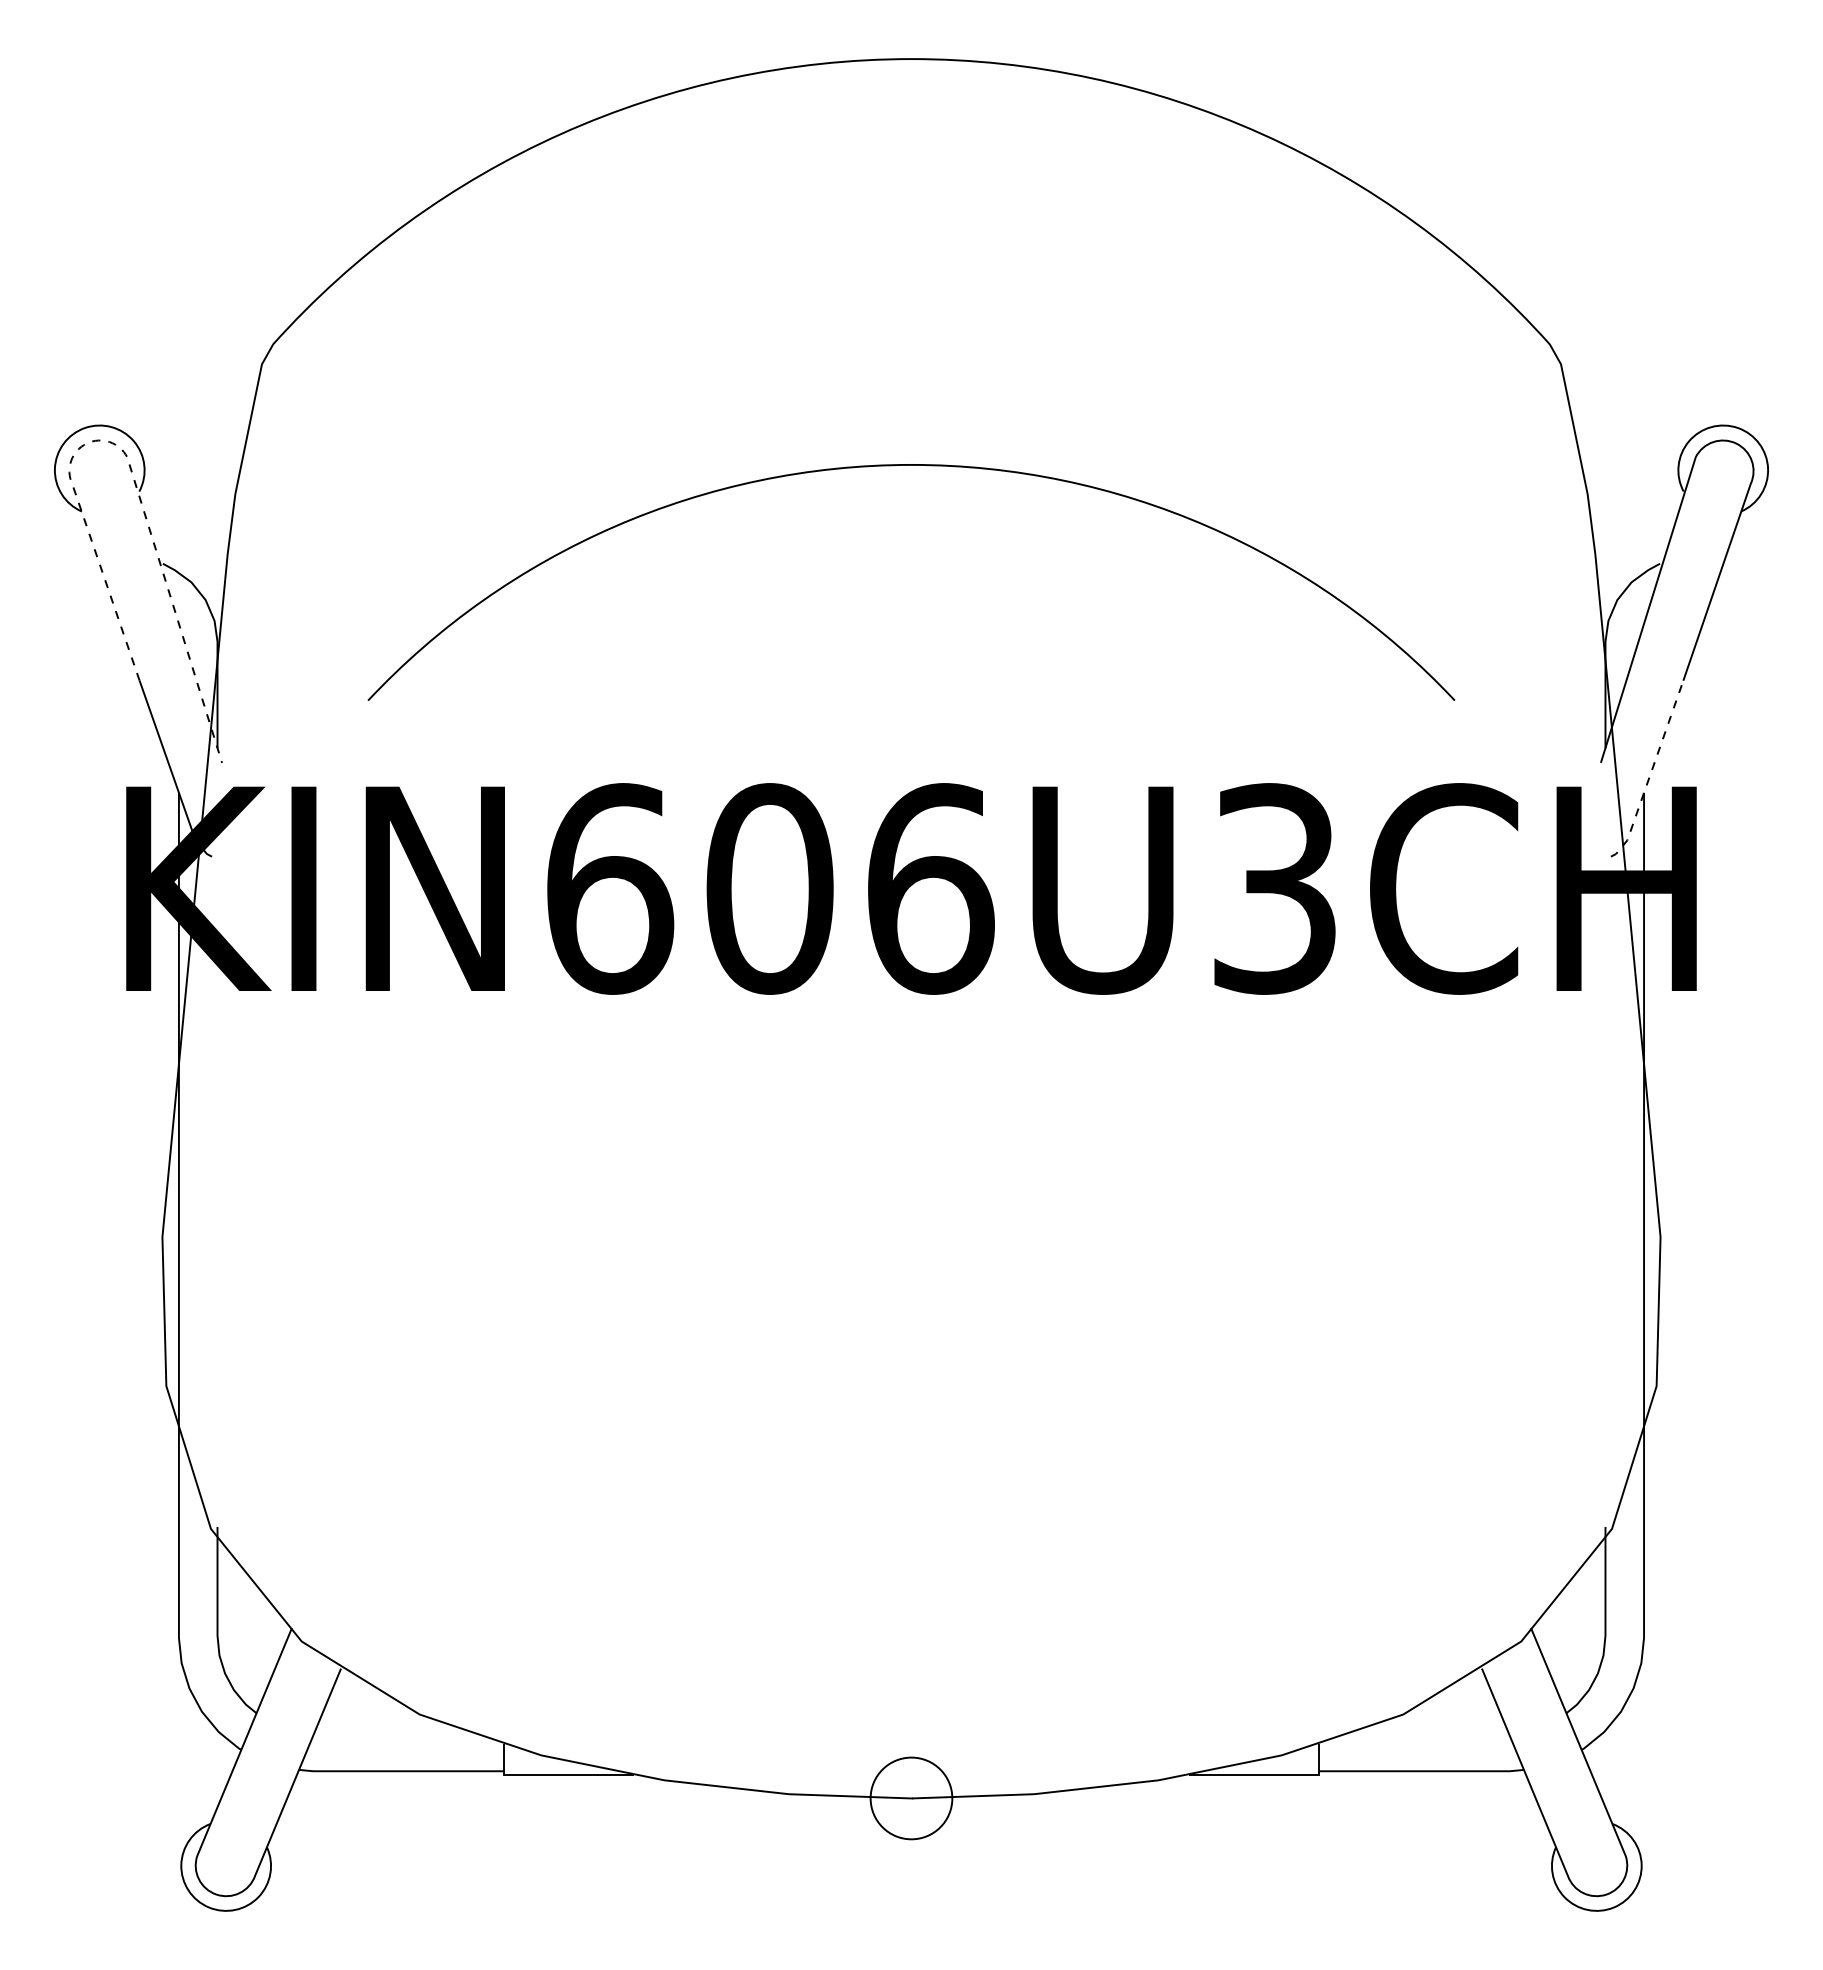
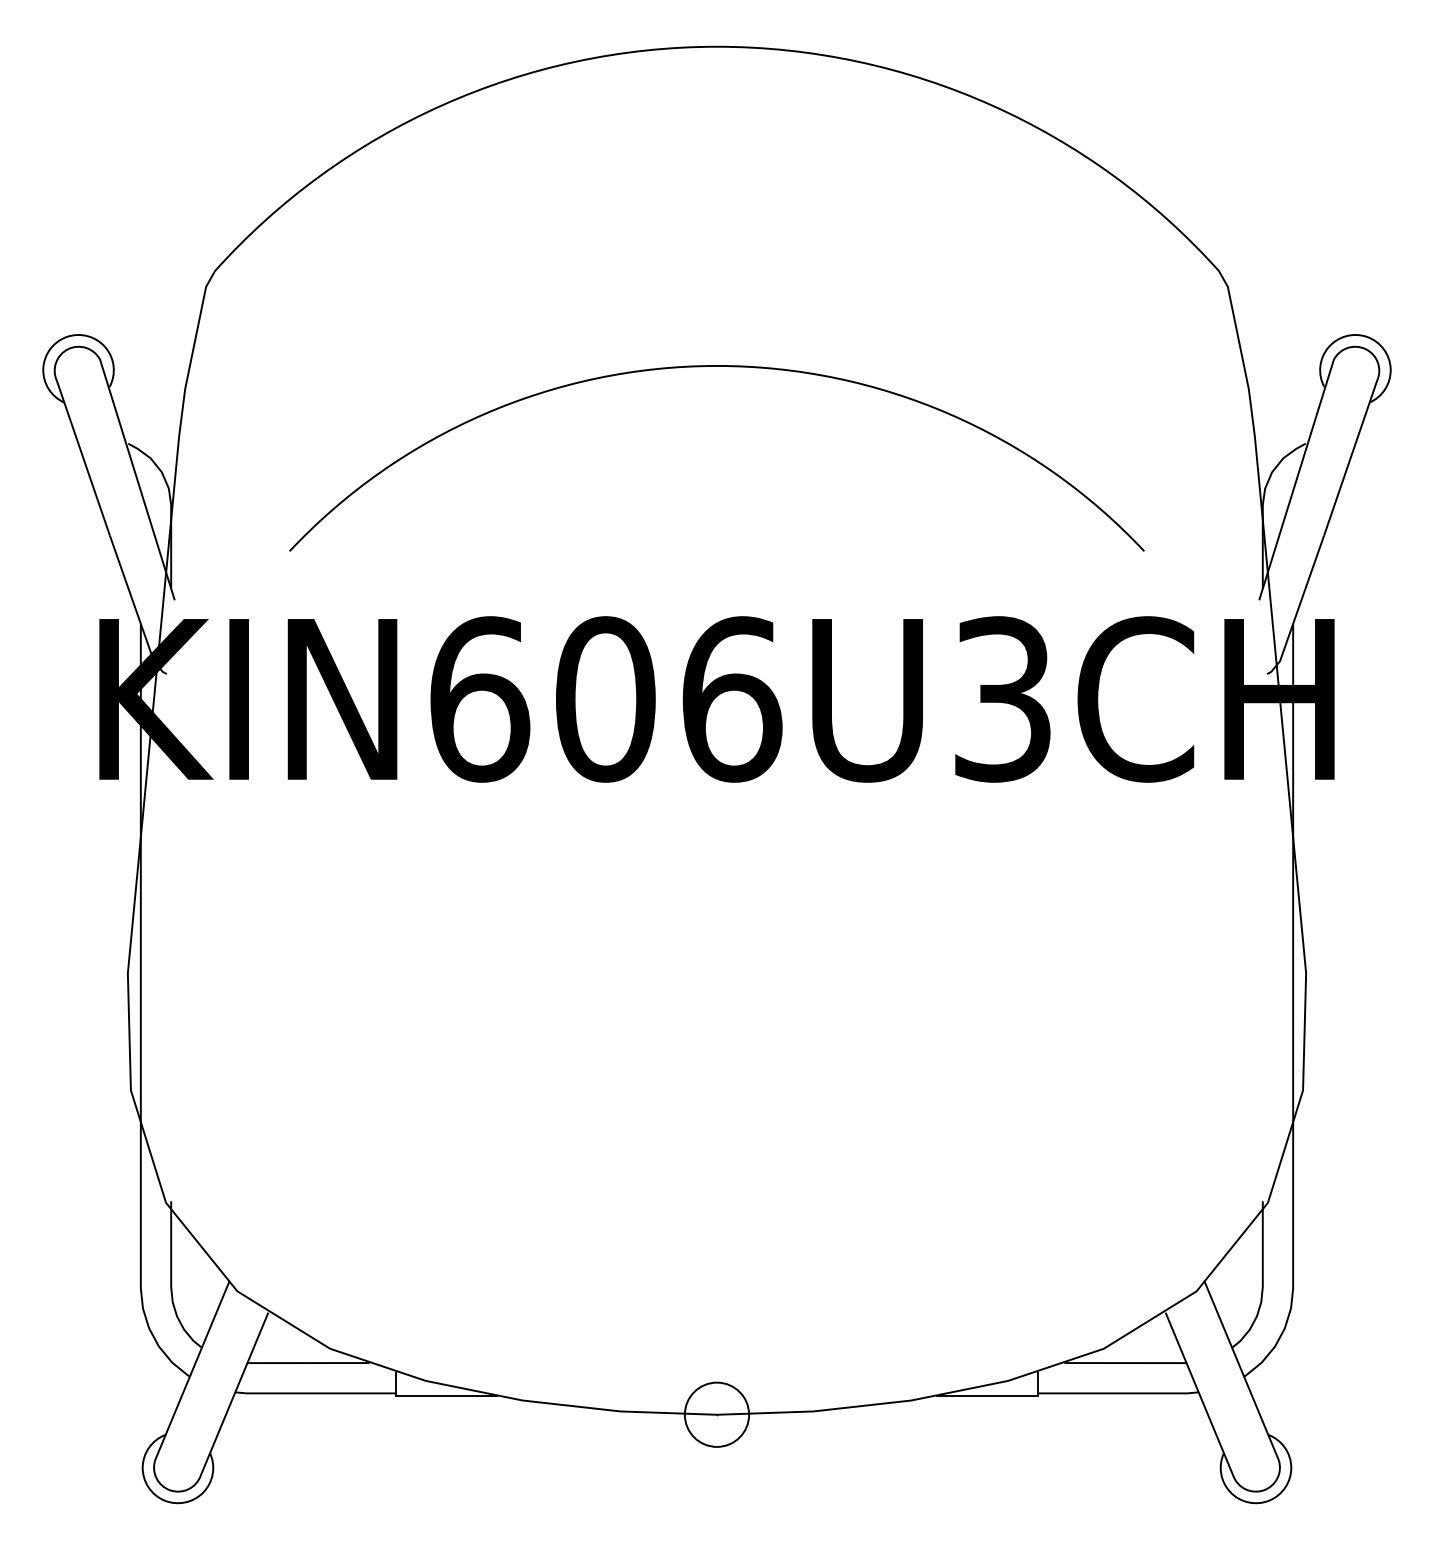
line: (123, 451) -> (97, 355), dashed -> solid
line: (1651, 772) -> (1299, 607), dashed -> solid
line: (391, 1732) -> (308, 1362), added
line: (1431, 1732) -> (1125, 1362), added

